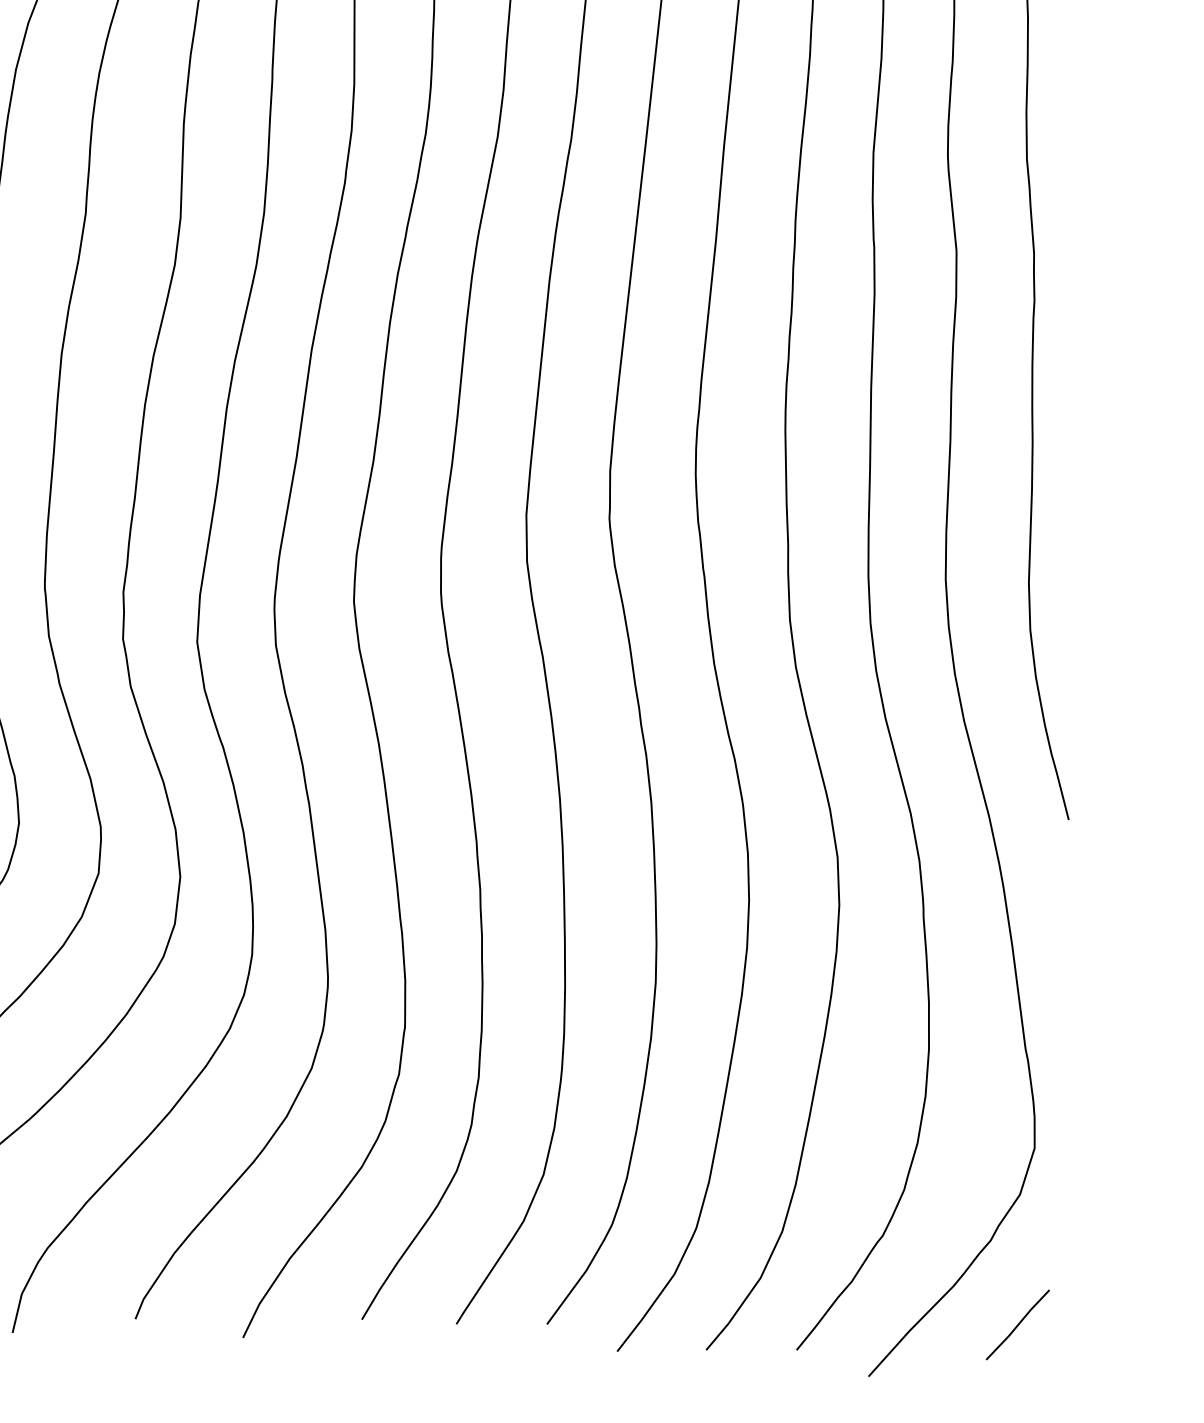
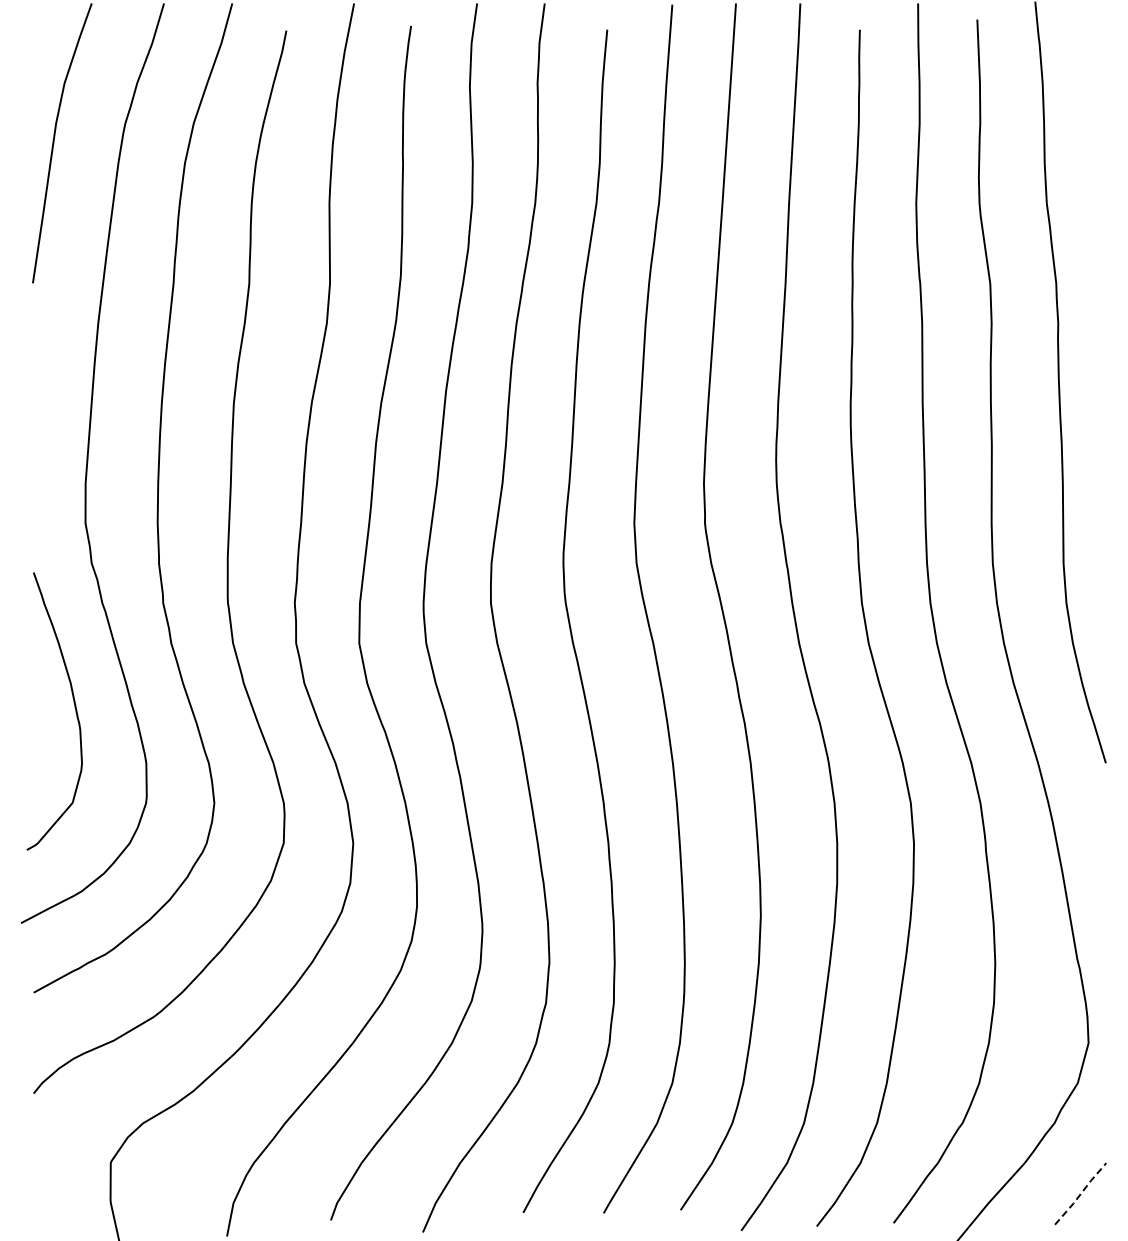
line: (1017, 1325) -> (1080, 1194), solid -> dashed

